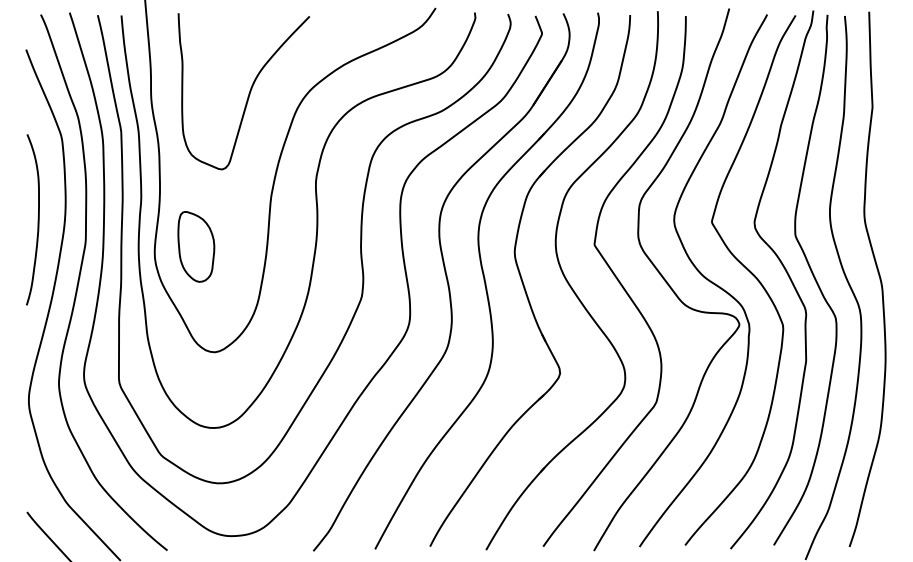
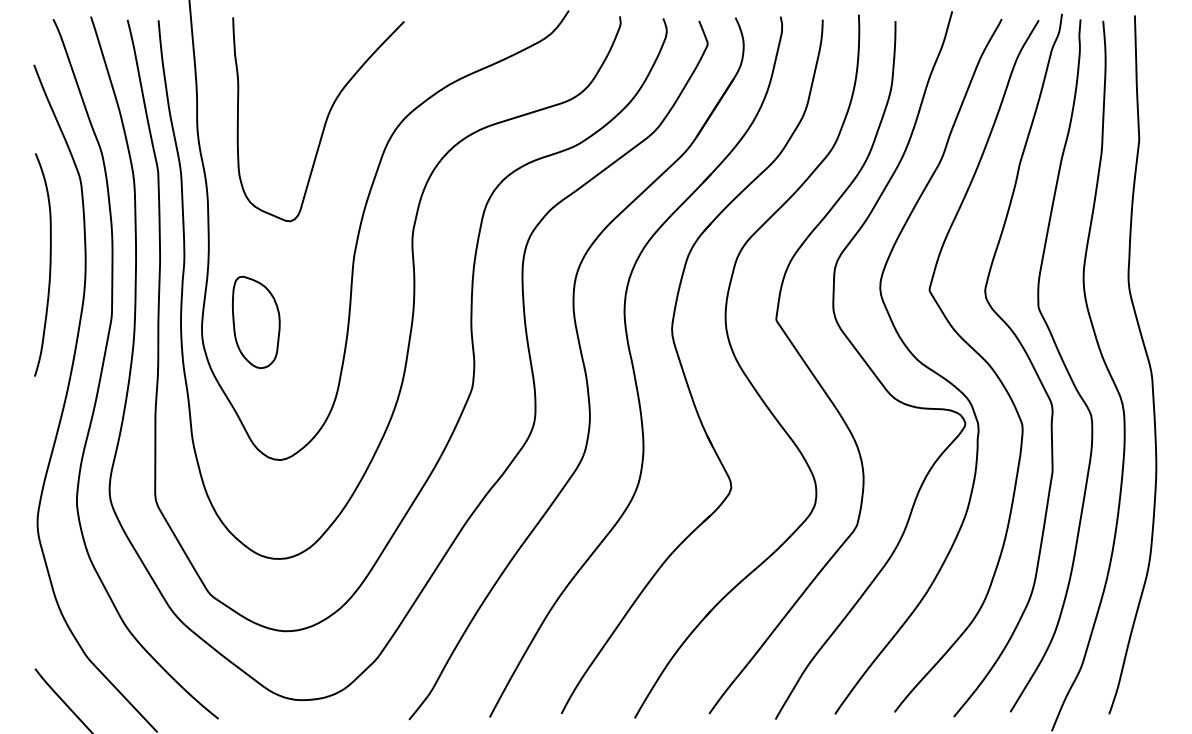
curve: (37, 219) -> (48, 264), moved

